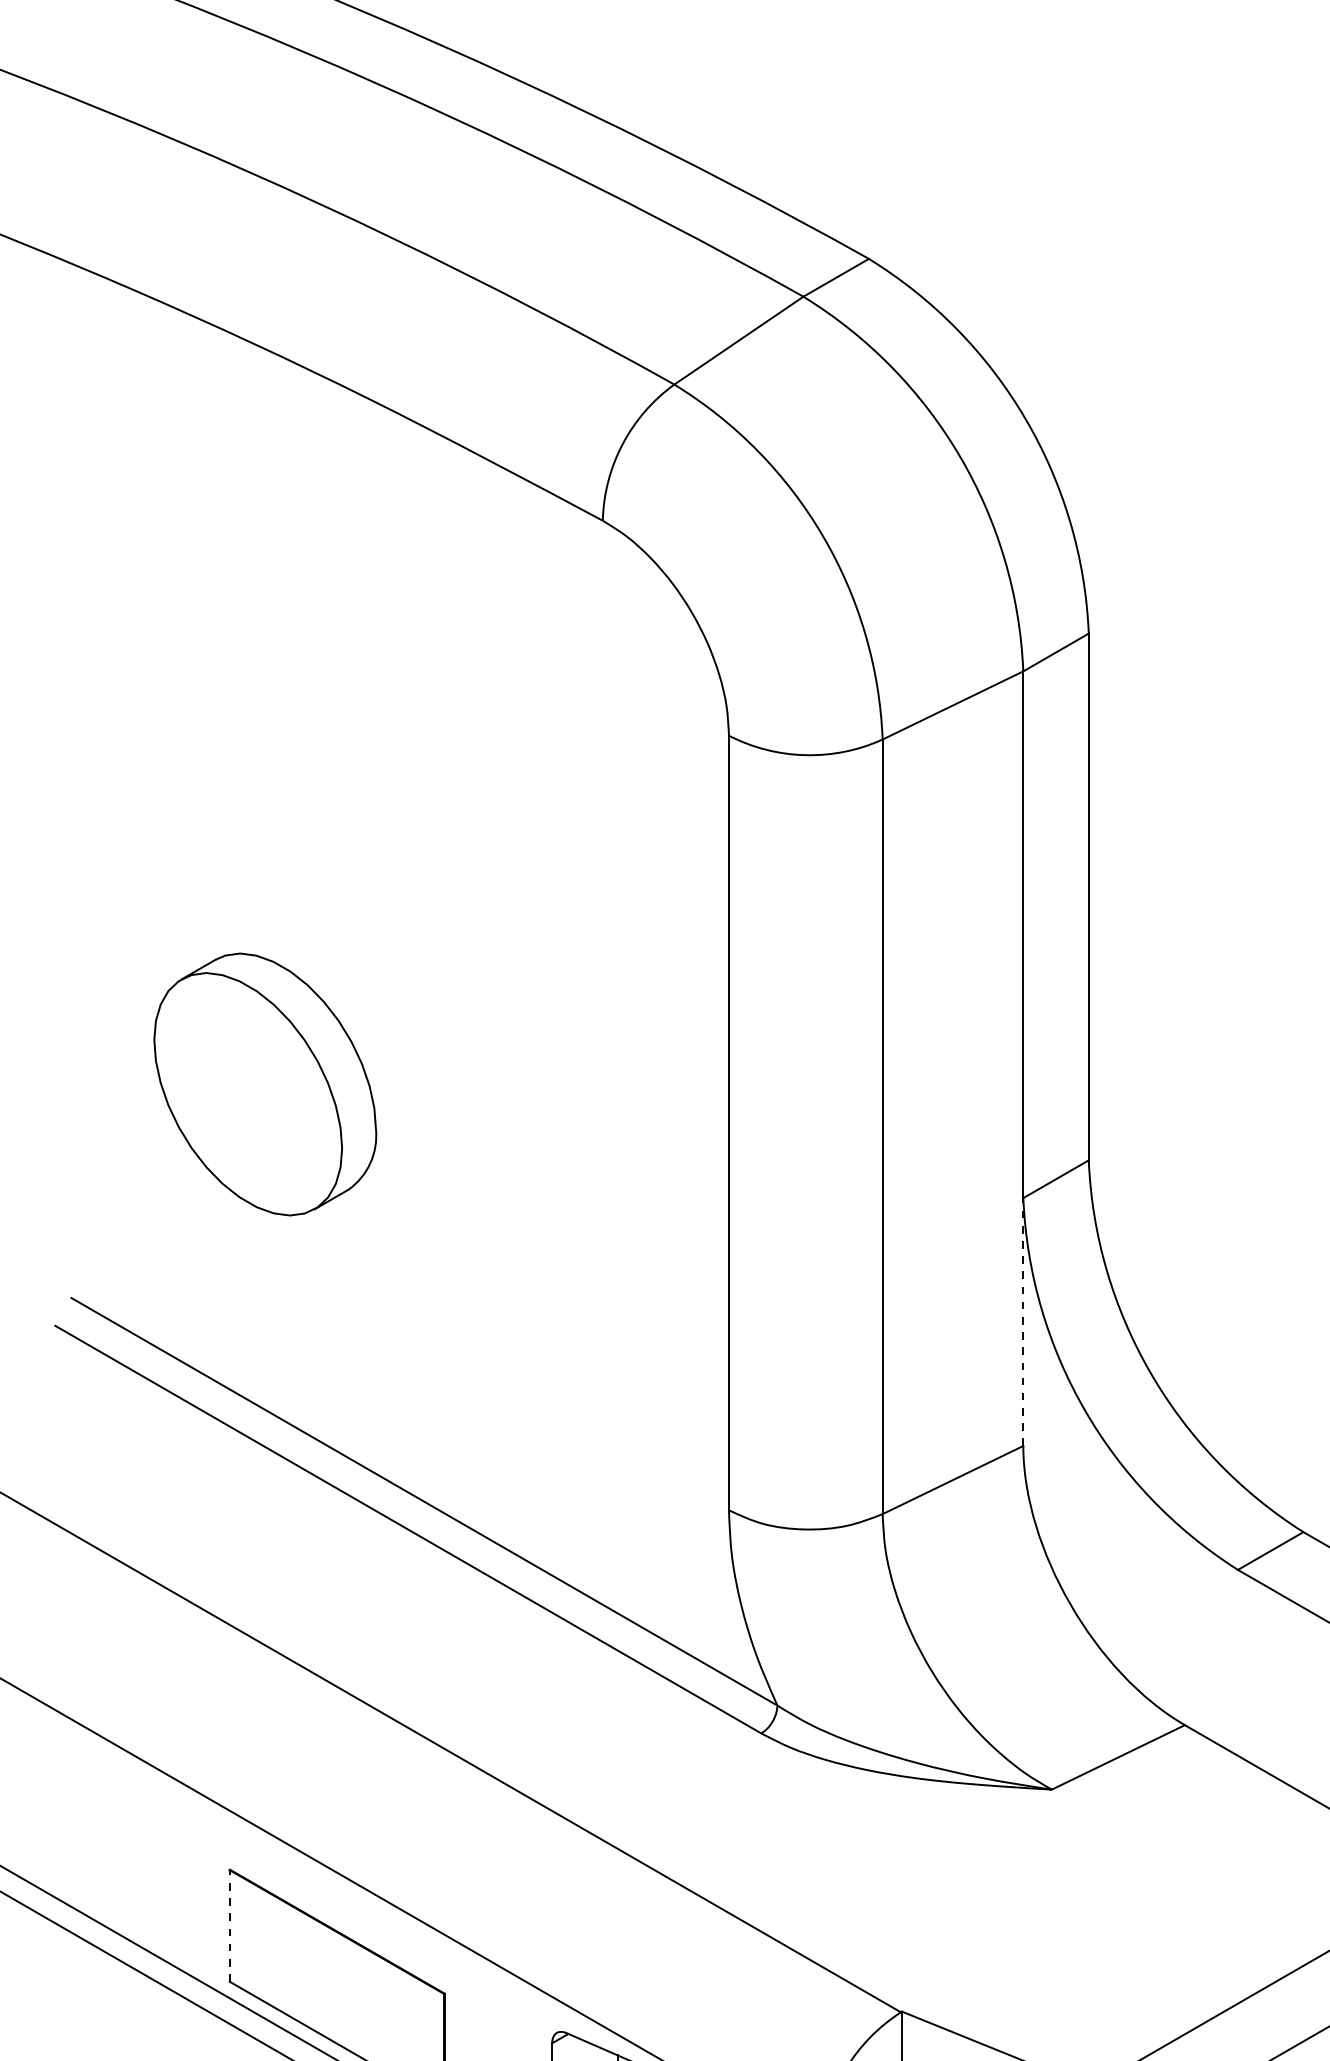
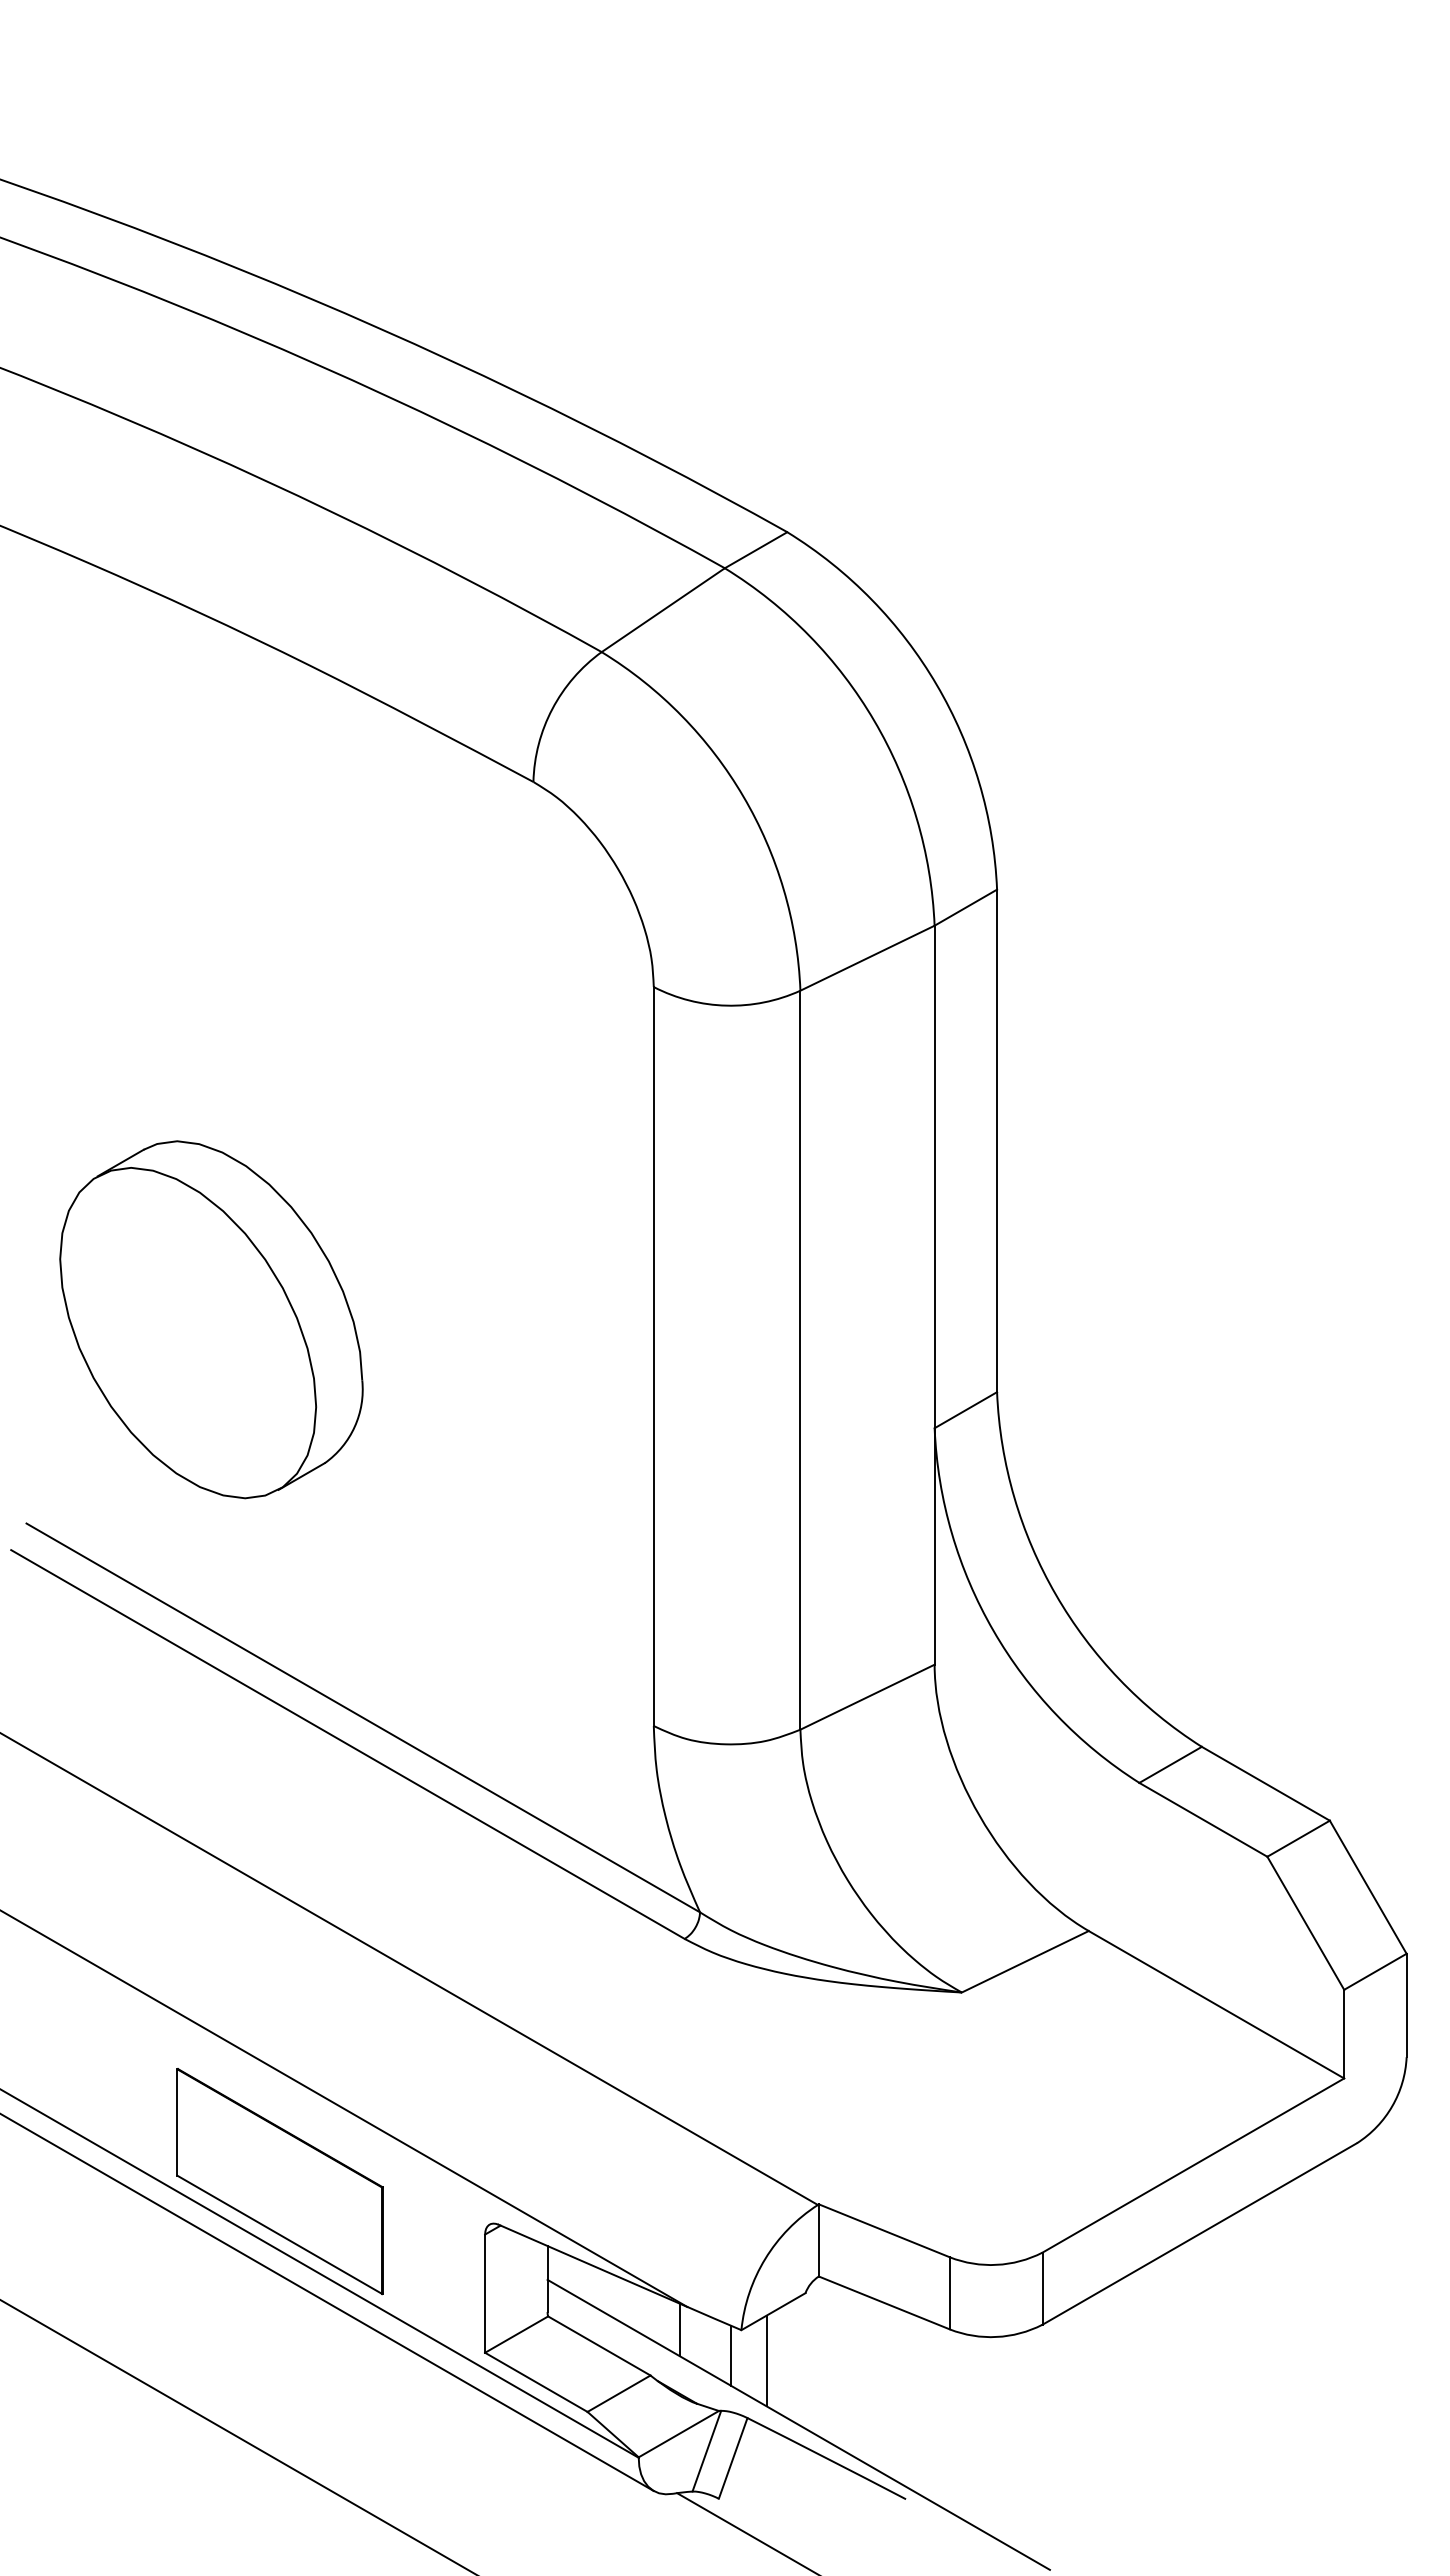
part: (265, 1084) -> (211, 1319), size x1.43
line: (1023, 1321) -> (934, 1545), dashed -> solid
line: (229, 1925) -> (177, 2122), dashed -> solid

